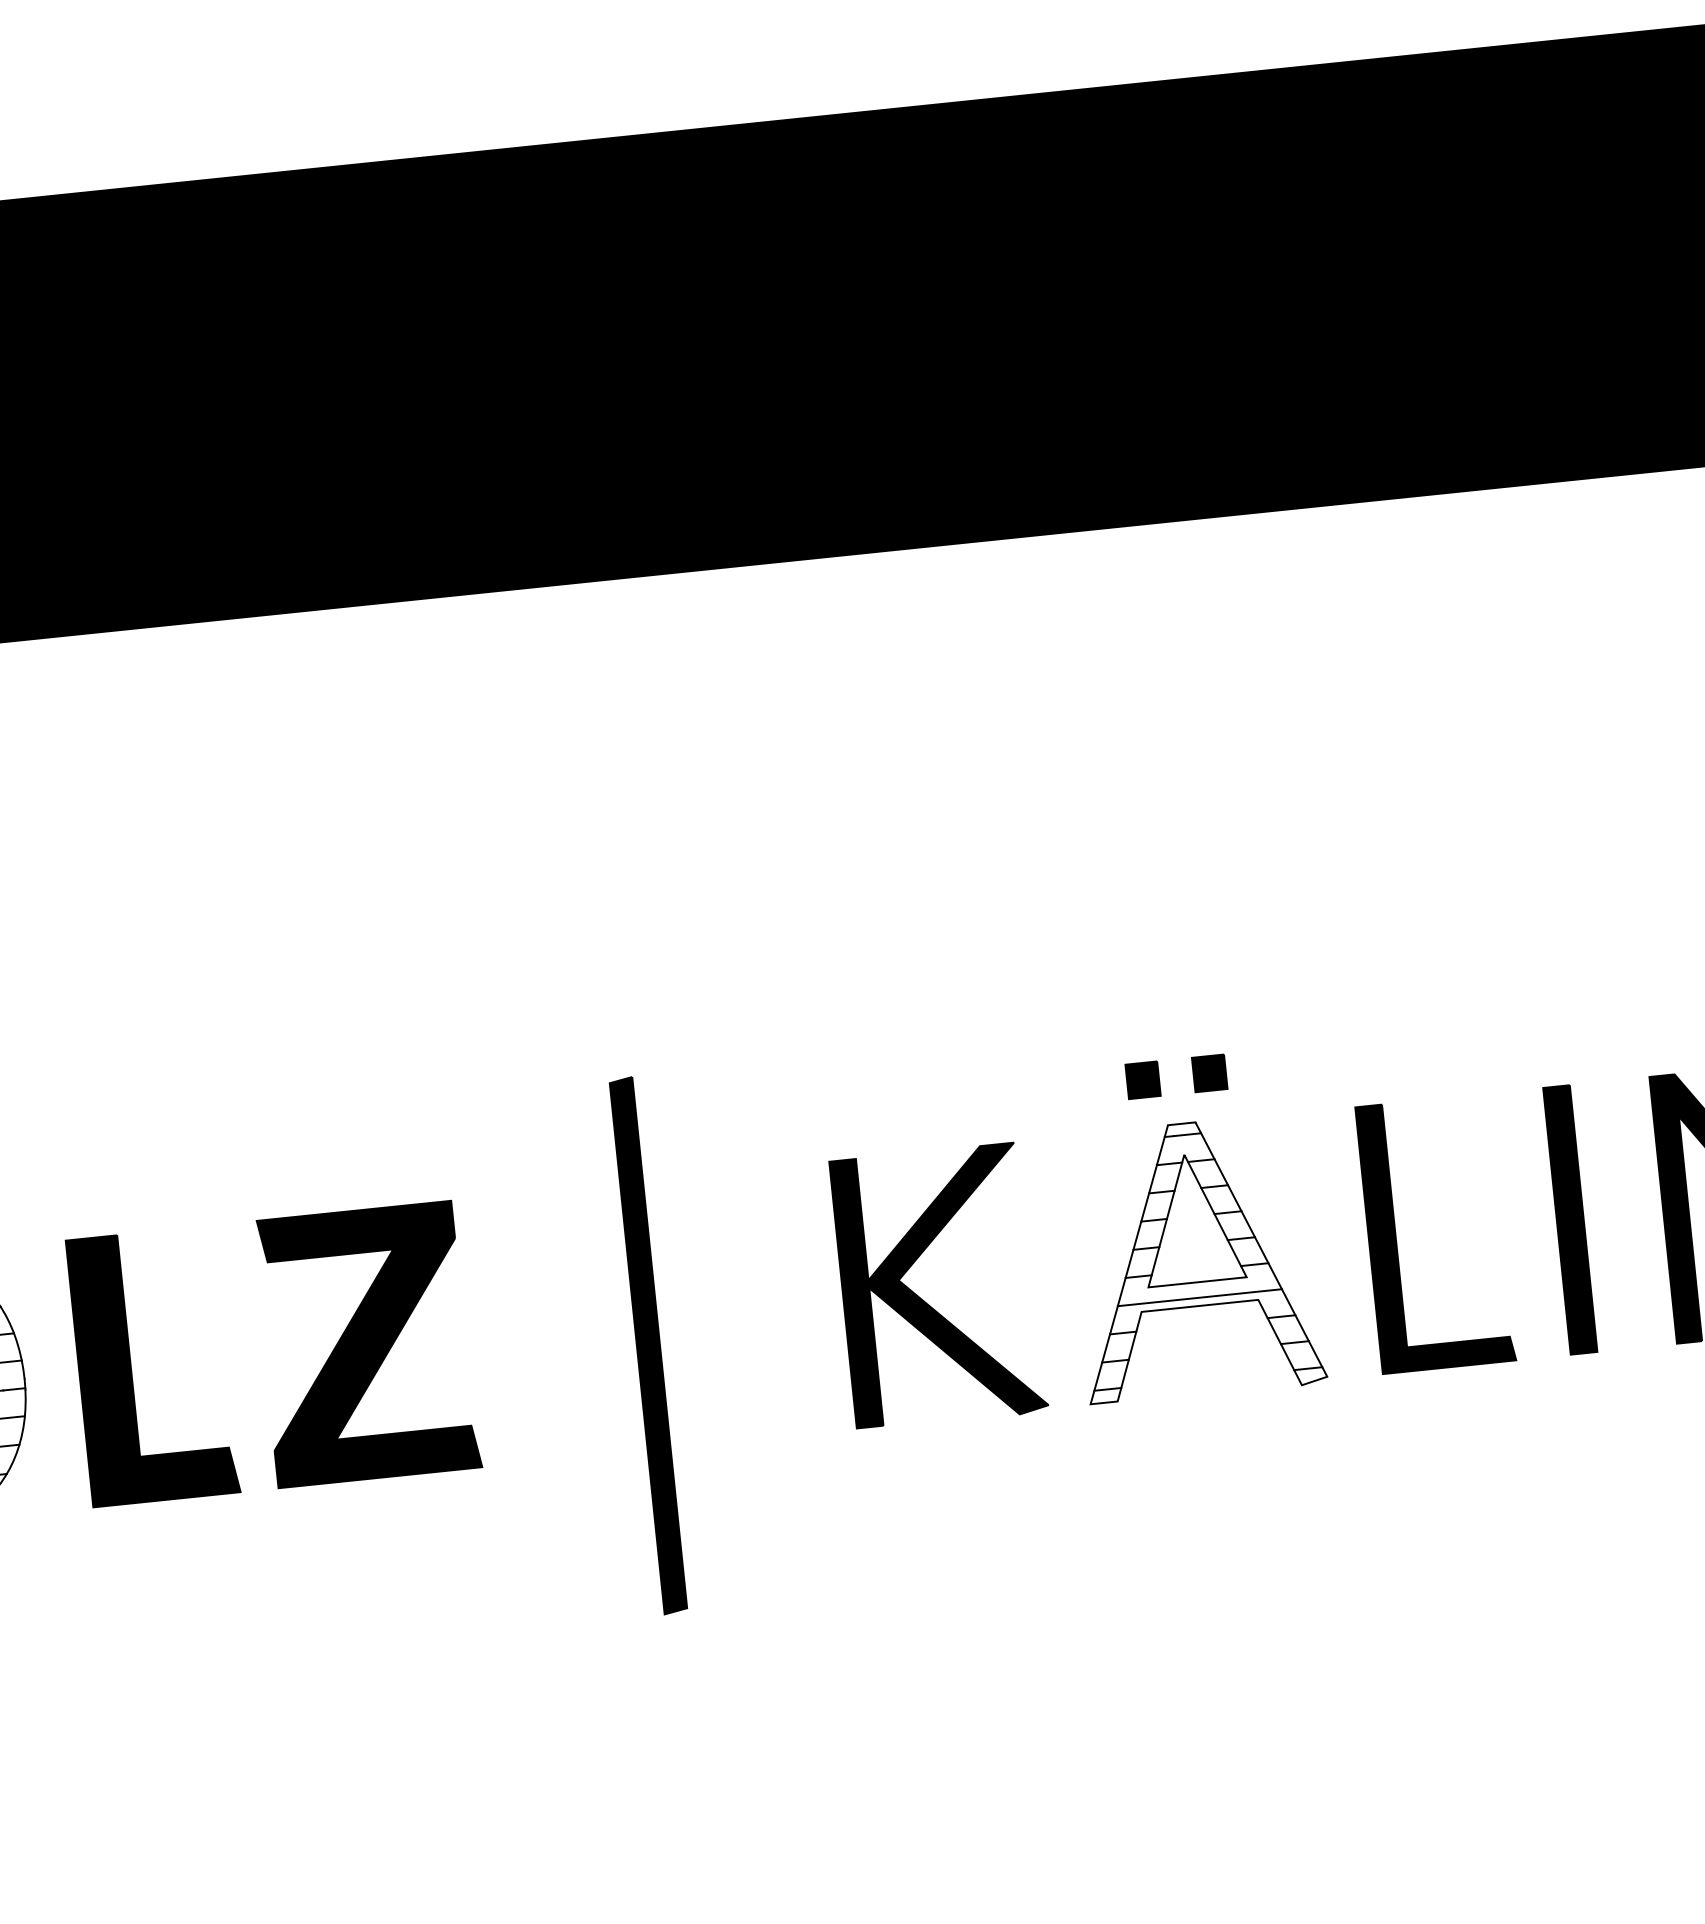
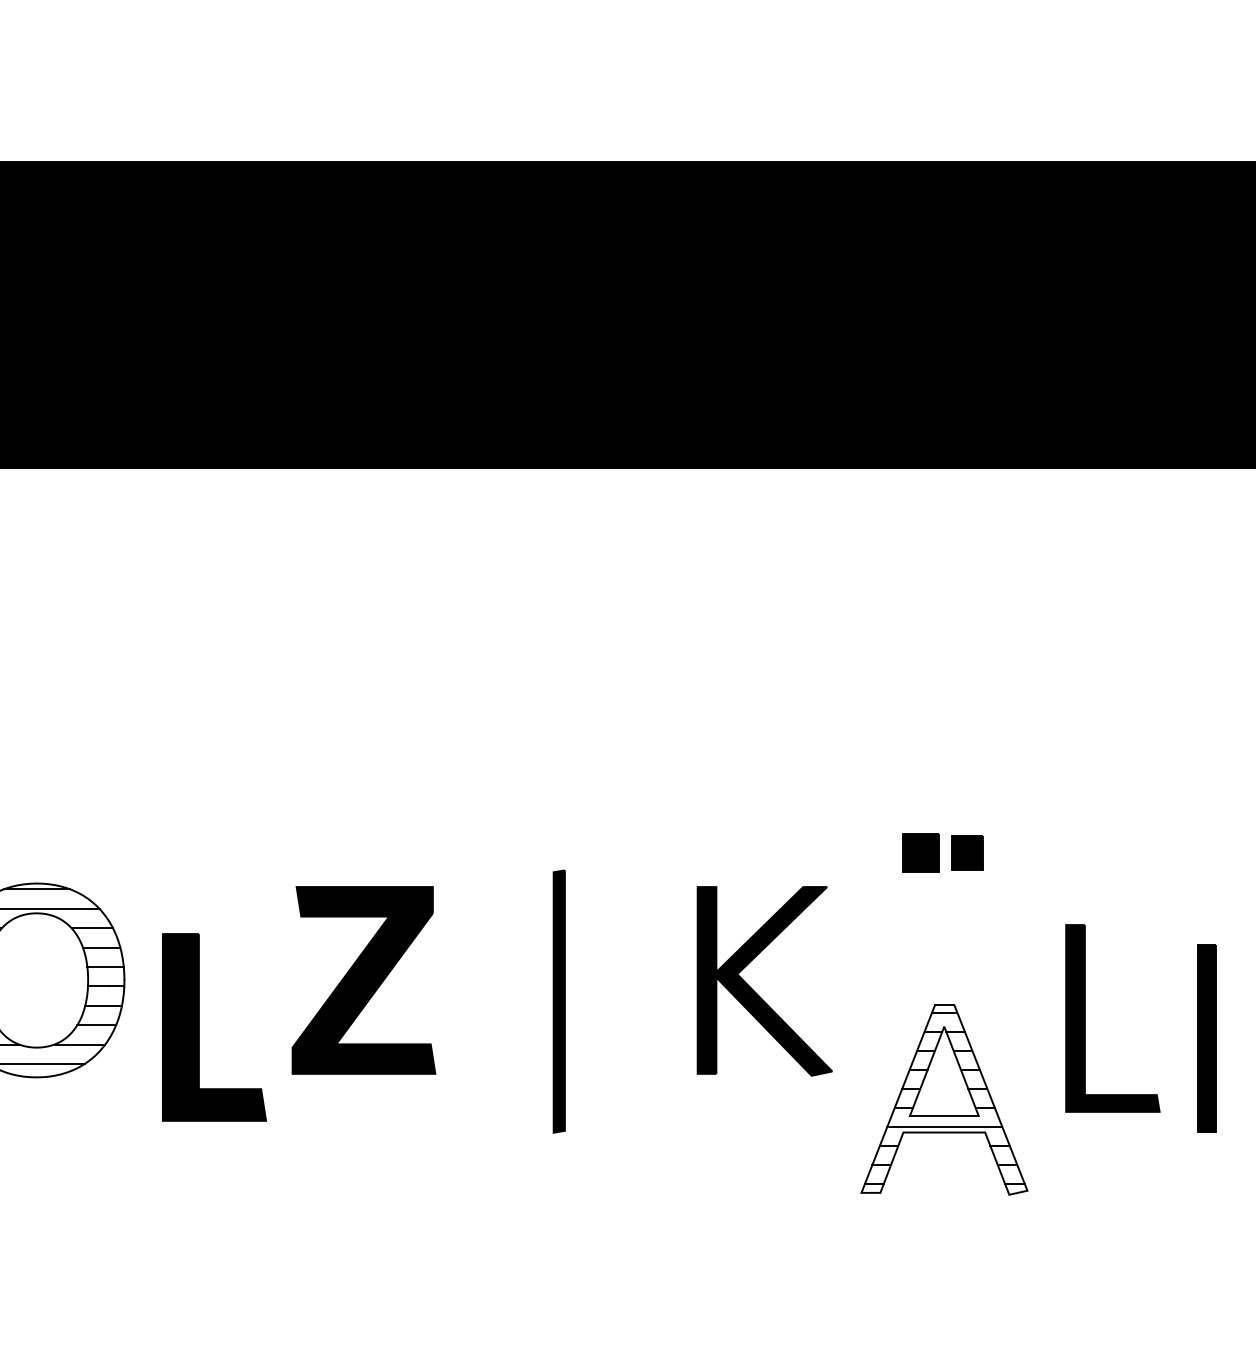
part: (1209, 1072) -> (967, 852), size x1.4
part: (1142, 1079) -> (920, 852), size x1.6
part: (1569, 1220) -> (1206, 1038), moved
part: (1396, 1237) -> (1085, 1018), moved
part: (1195, 1258) -> (944, 1099), moved
part: (648, 1345) -> (559, 1001), size x0.7
part: (131, 1368) -> (199, 1027), moved

